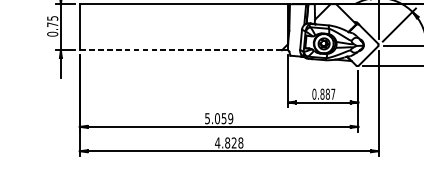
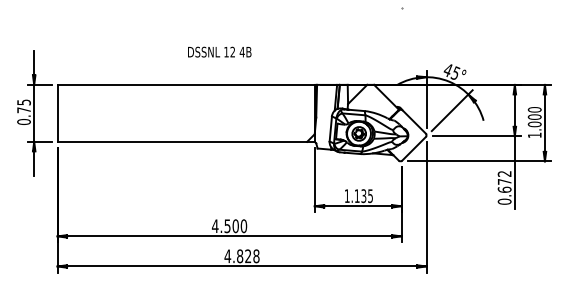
line: (180, 50) -> (182, 141), dashed -> solid
text: (323, 94) -> (358, 196), 0.887 -> 1.135
text: (218, 118) -> (228, 226), 5.059 -> 4.500

